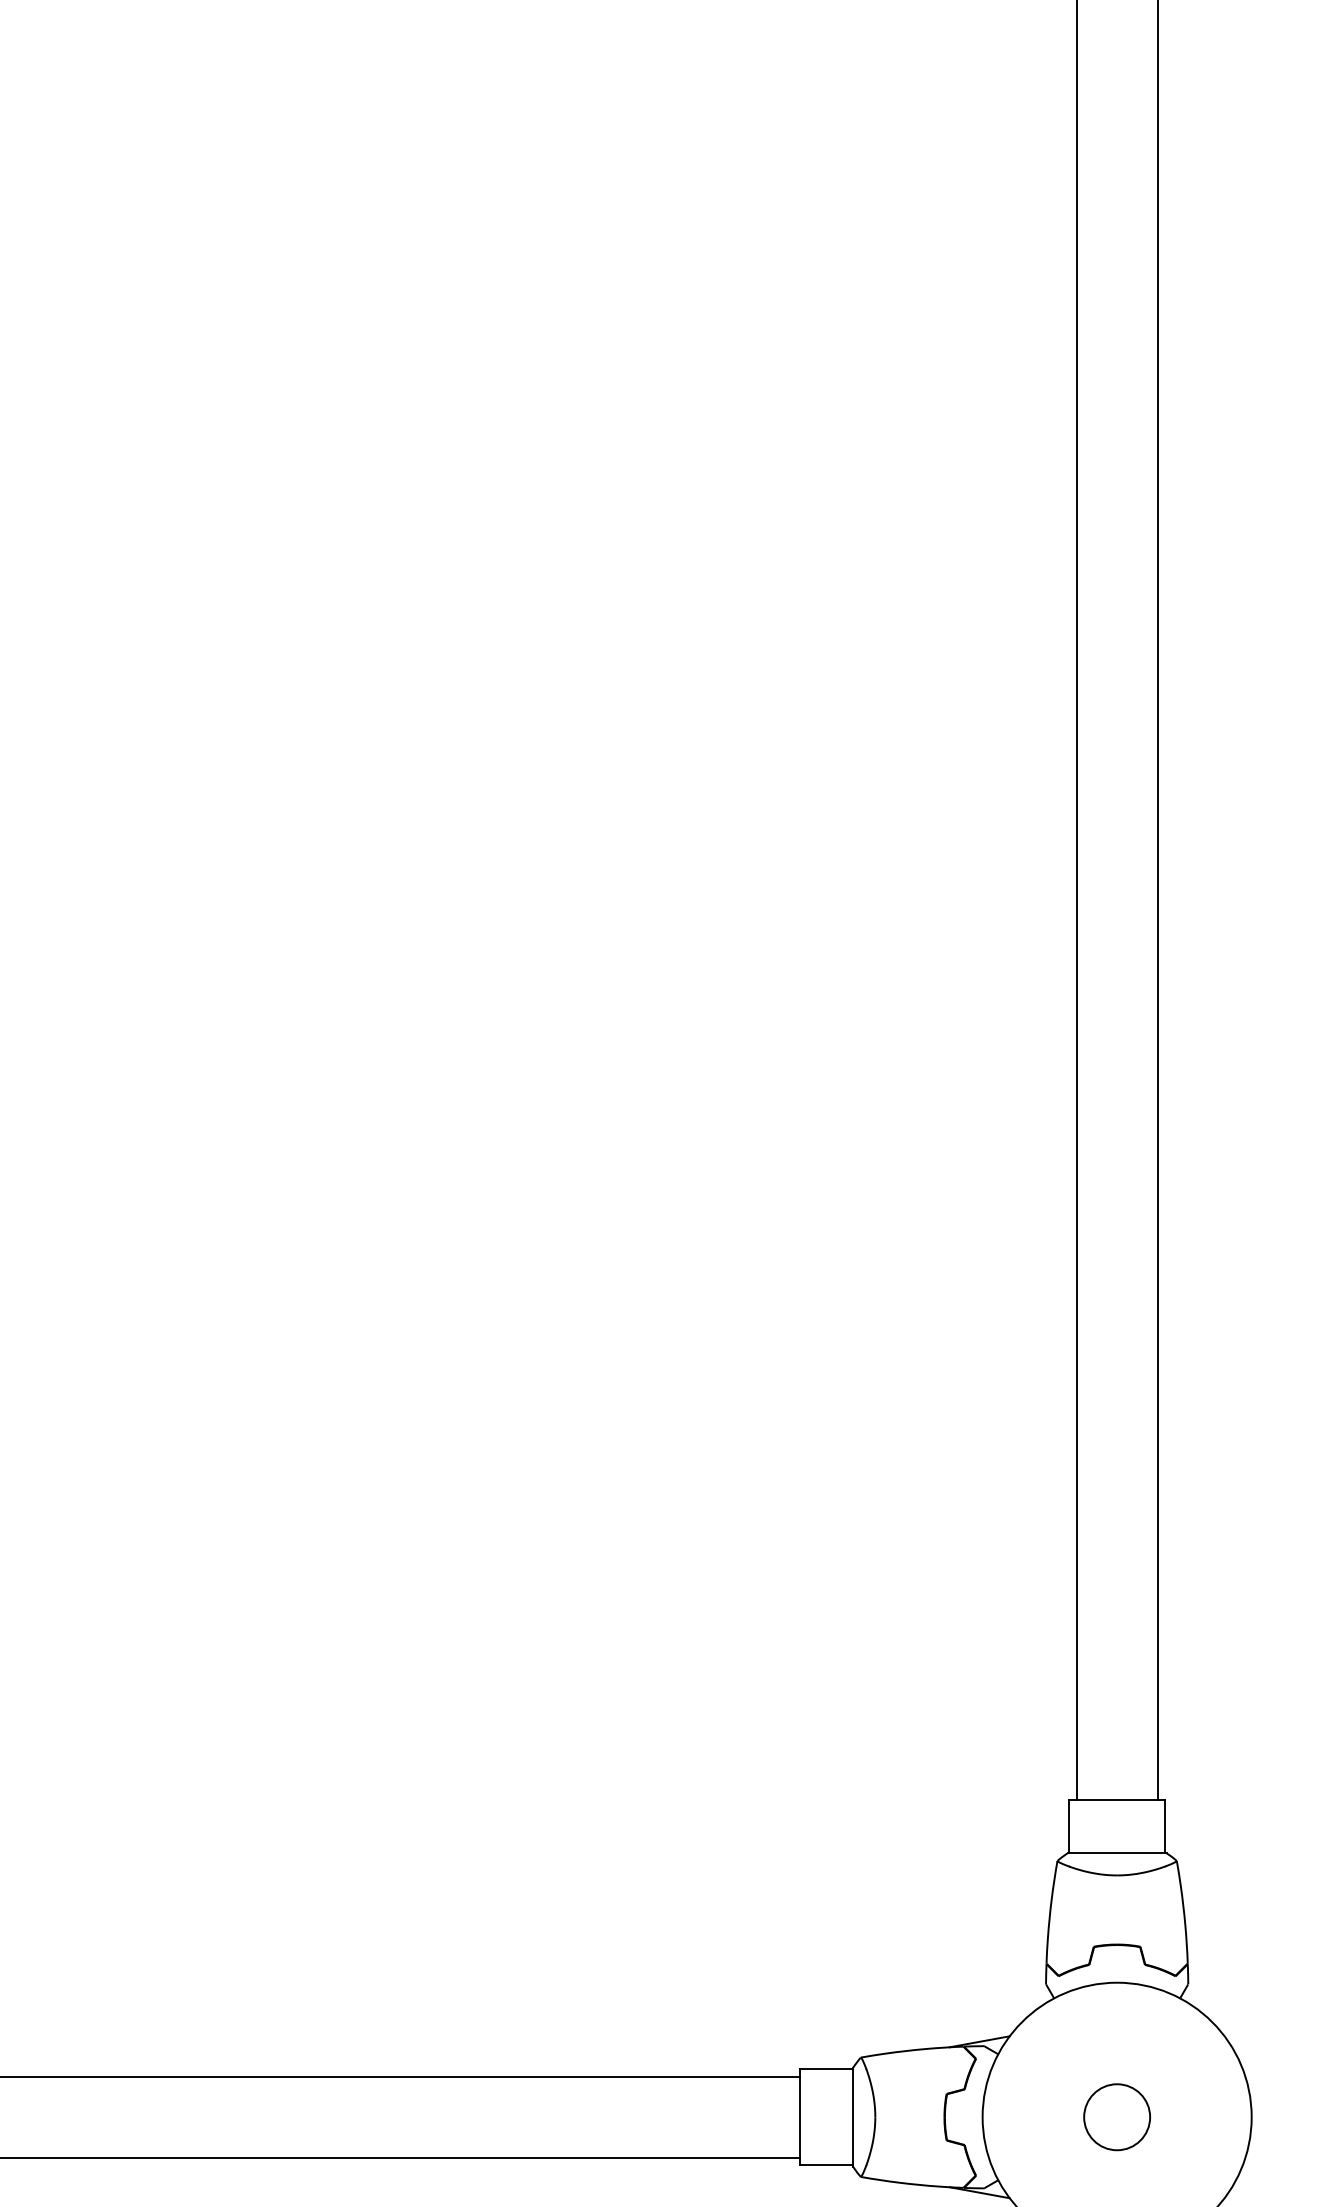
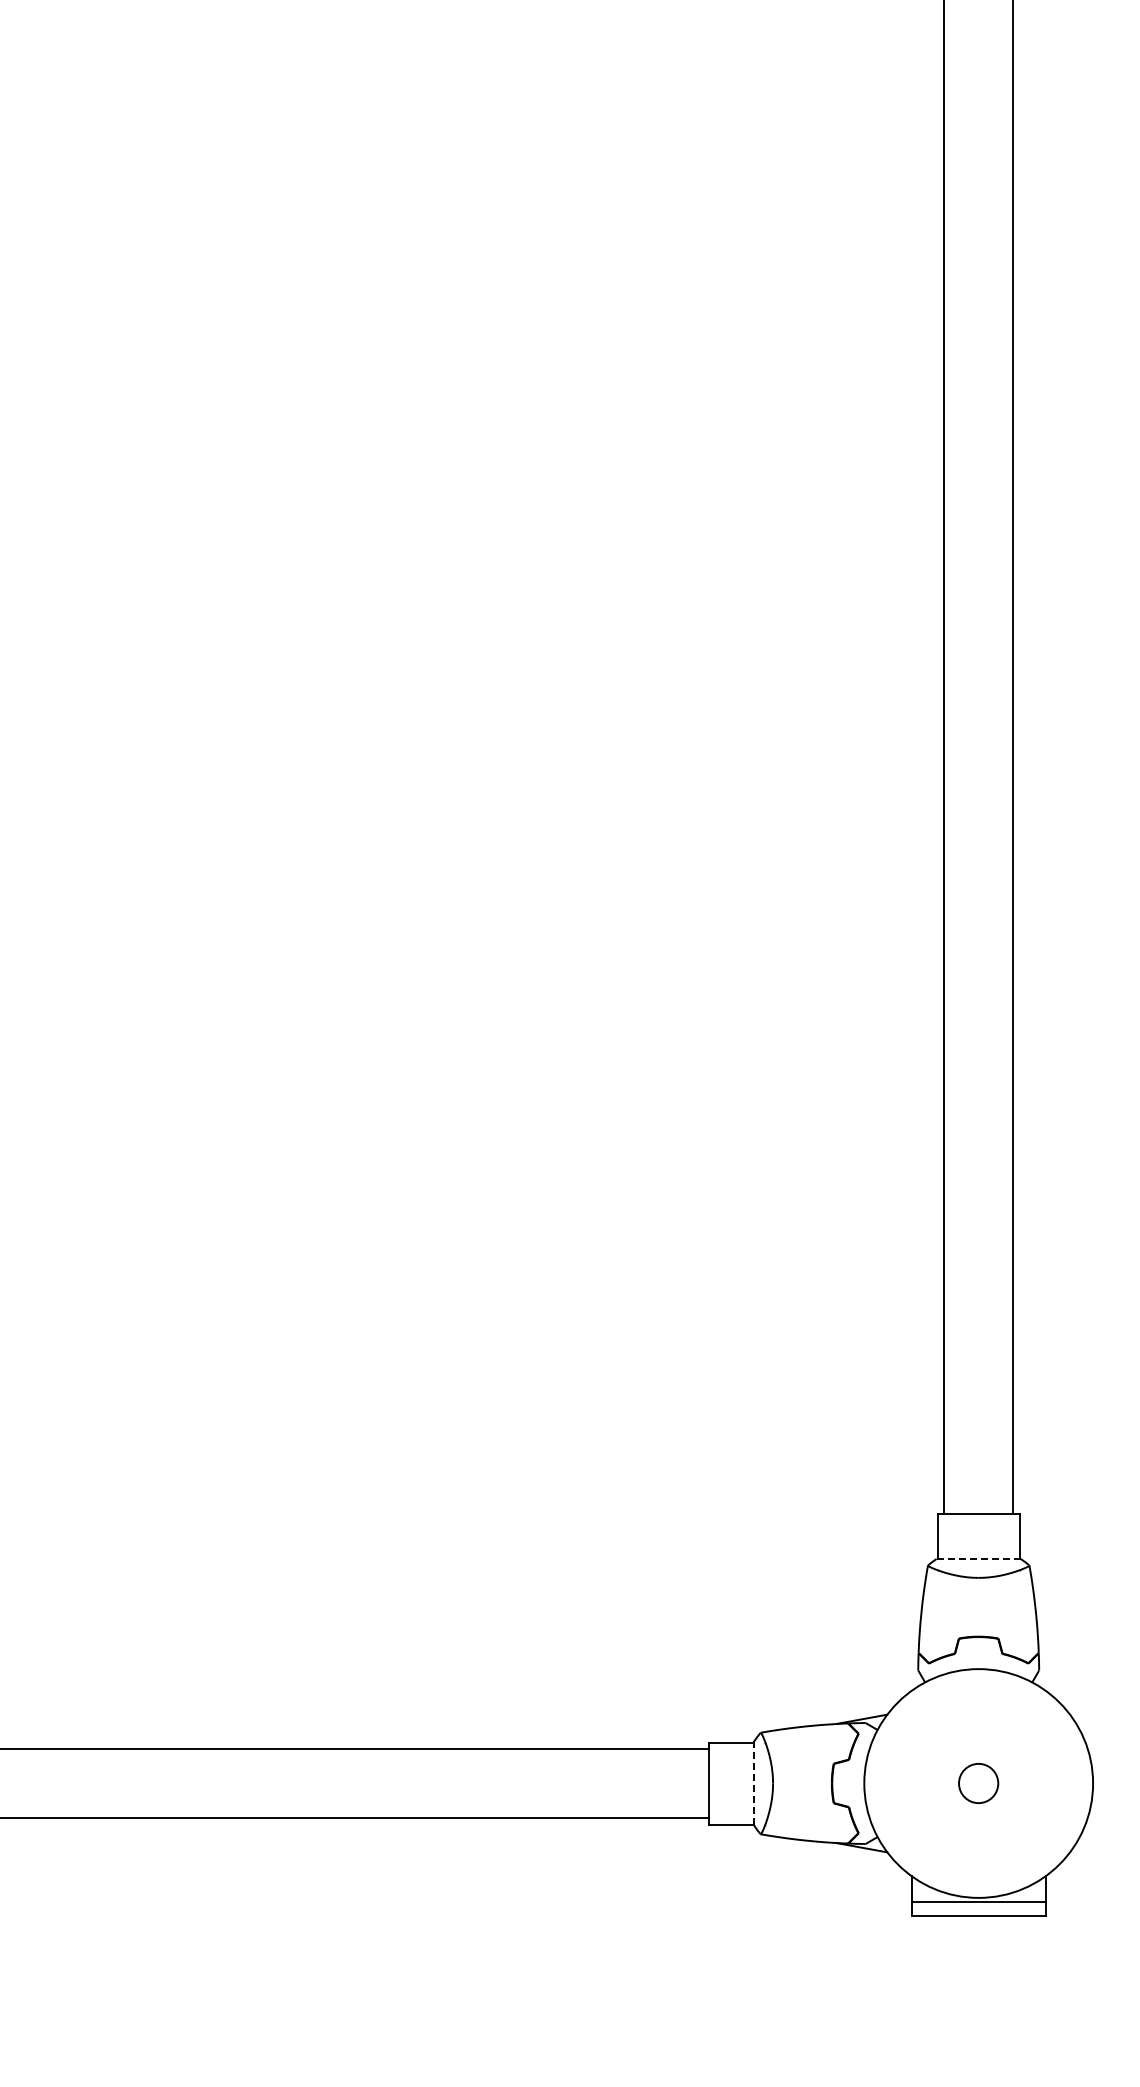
line: (1116, 1853) -> (978, 1559), solid -> dashed
circle: (1116, 2117) -> (978, 1783), size x0.7
line: (853, 2118) -> (754, 1784), solid -> dashed

